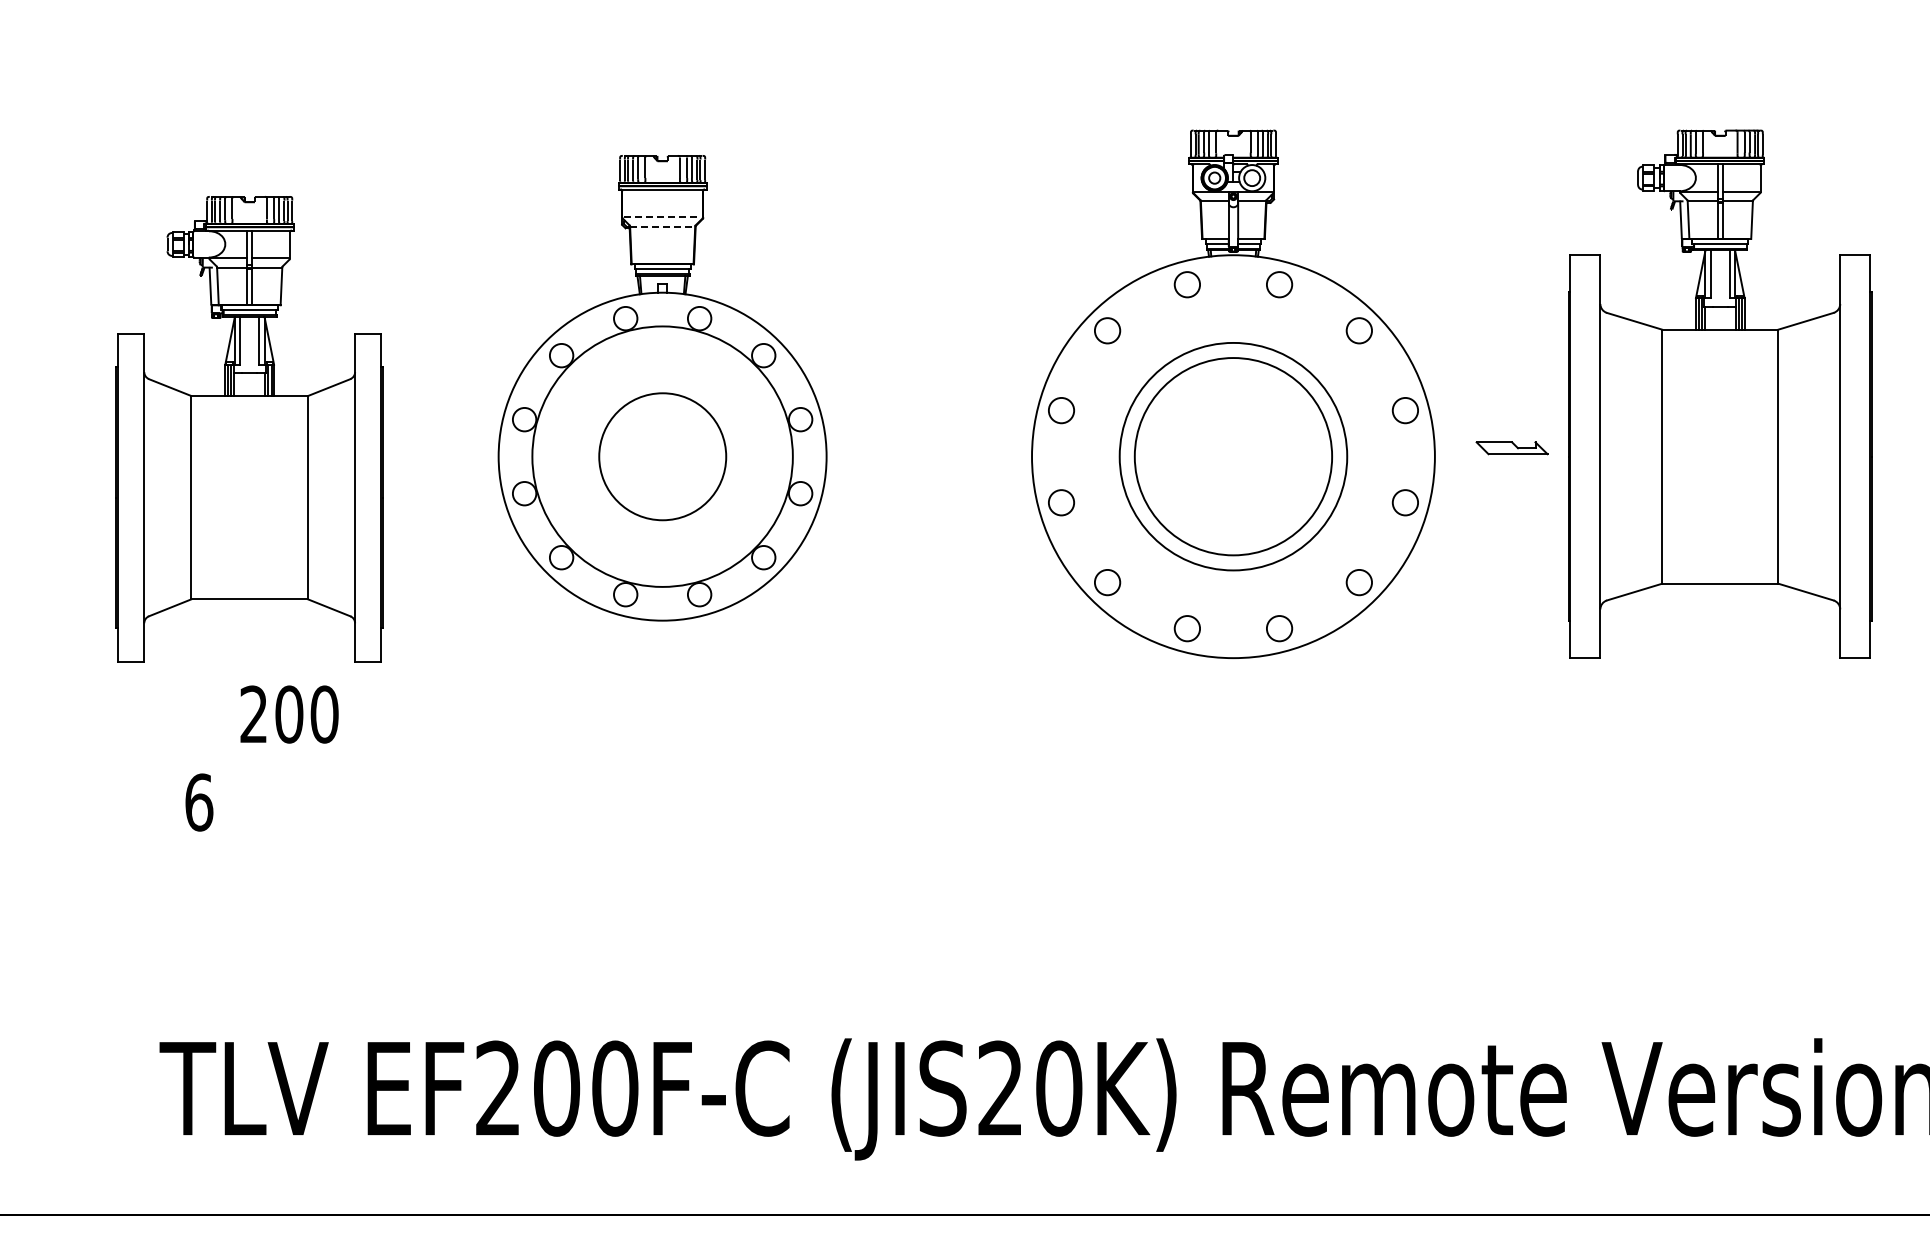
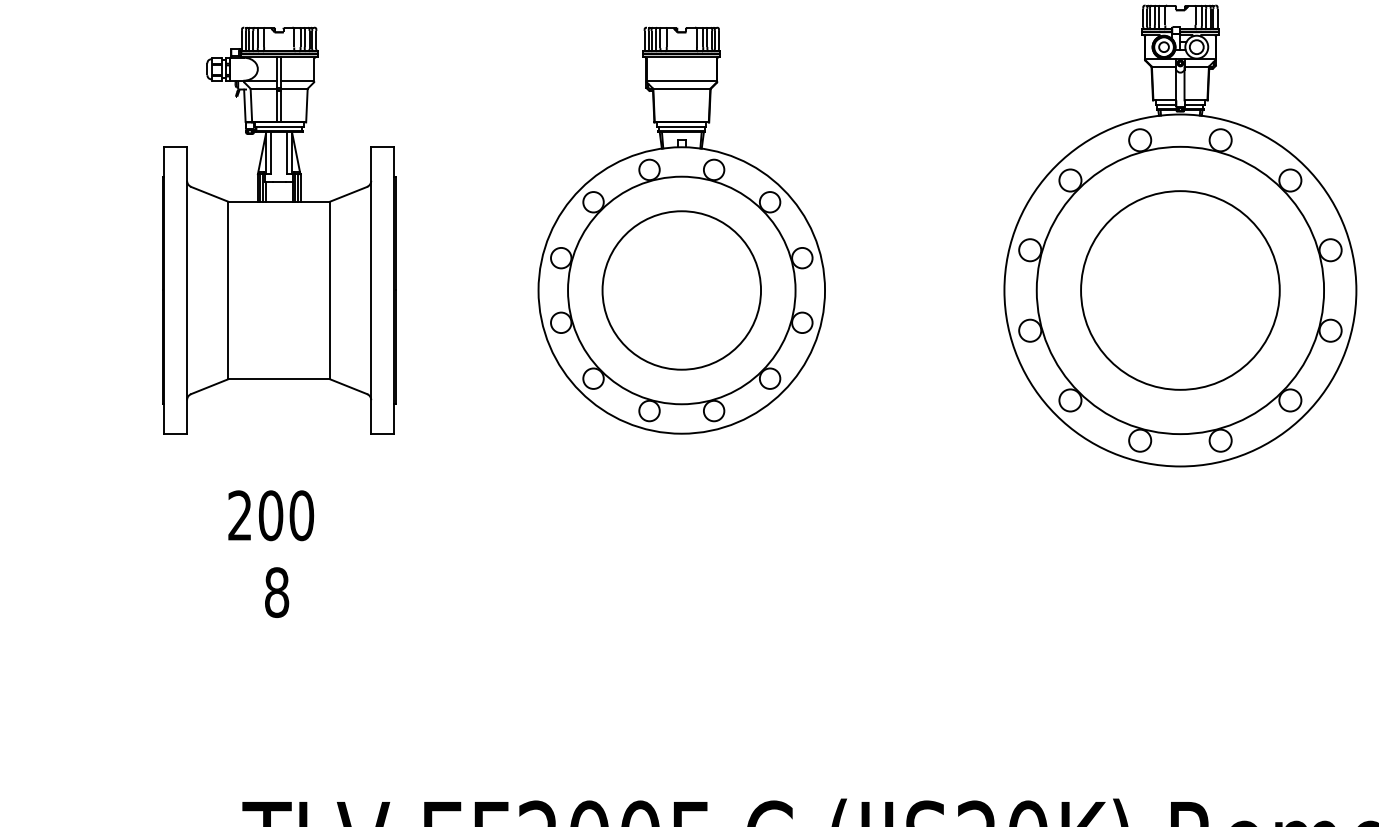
line: (663, 217) -> (682, 81), dashed -> solid
line: (662, 226) -> (681, 89), dashed -> solid
part: (249, 429) -> (278, 230), moved
circle: (662, 456) -> (681, 290), size x1.43
circle: (1233, 456) -> (1180, 290), size x1.67
text: (289, 714) -> (271, 515), moved
text: (199, 802) -> (277, 592), 6 -> 8

